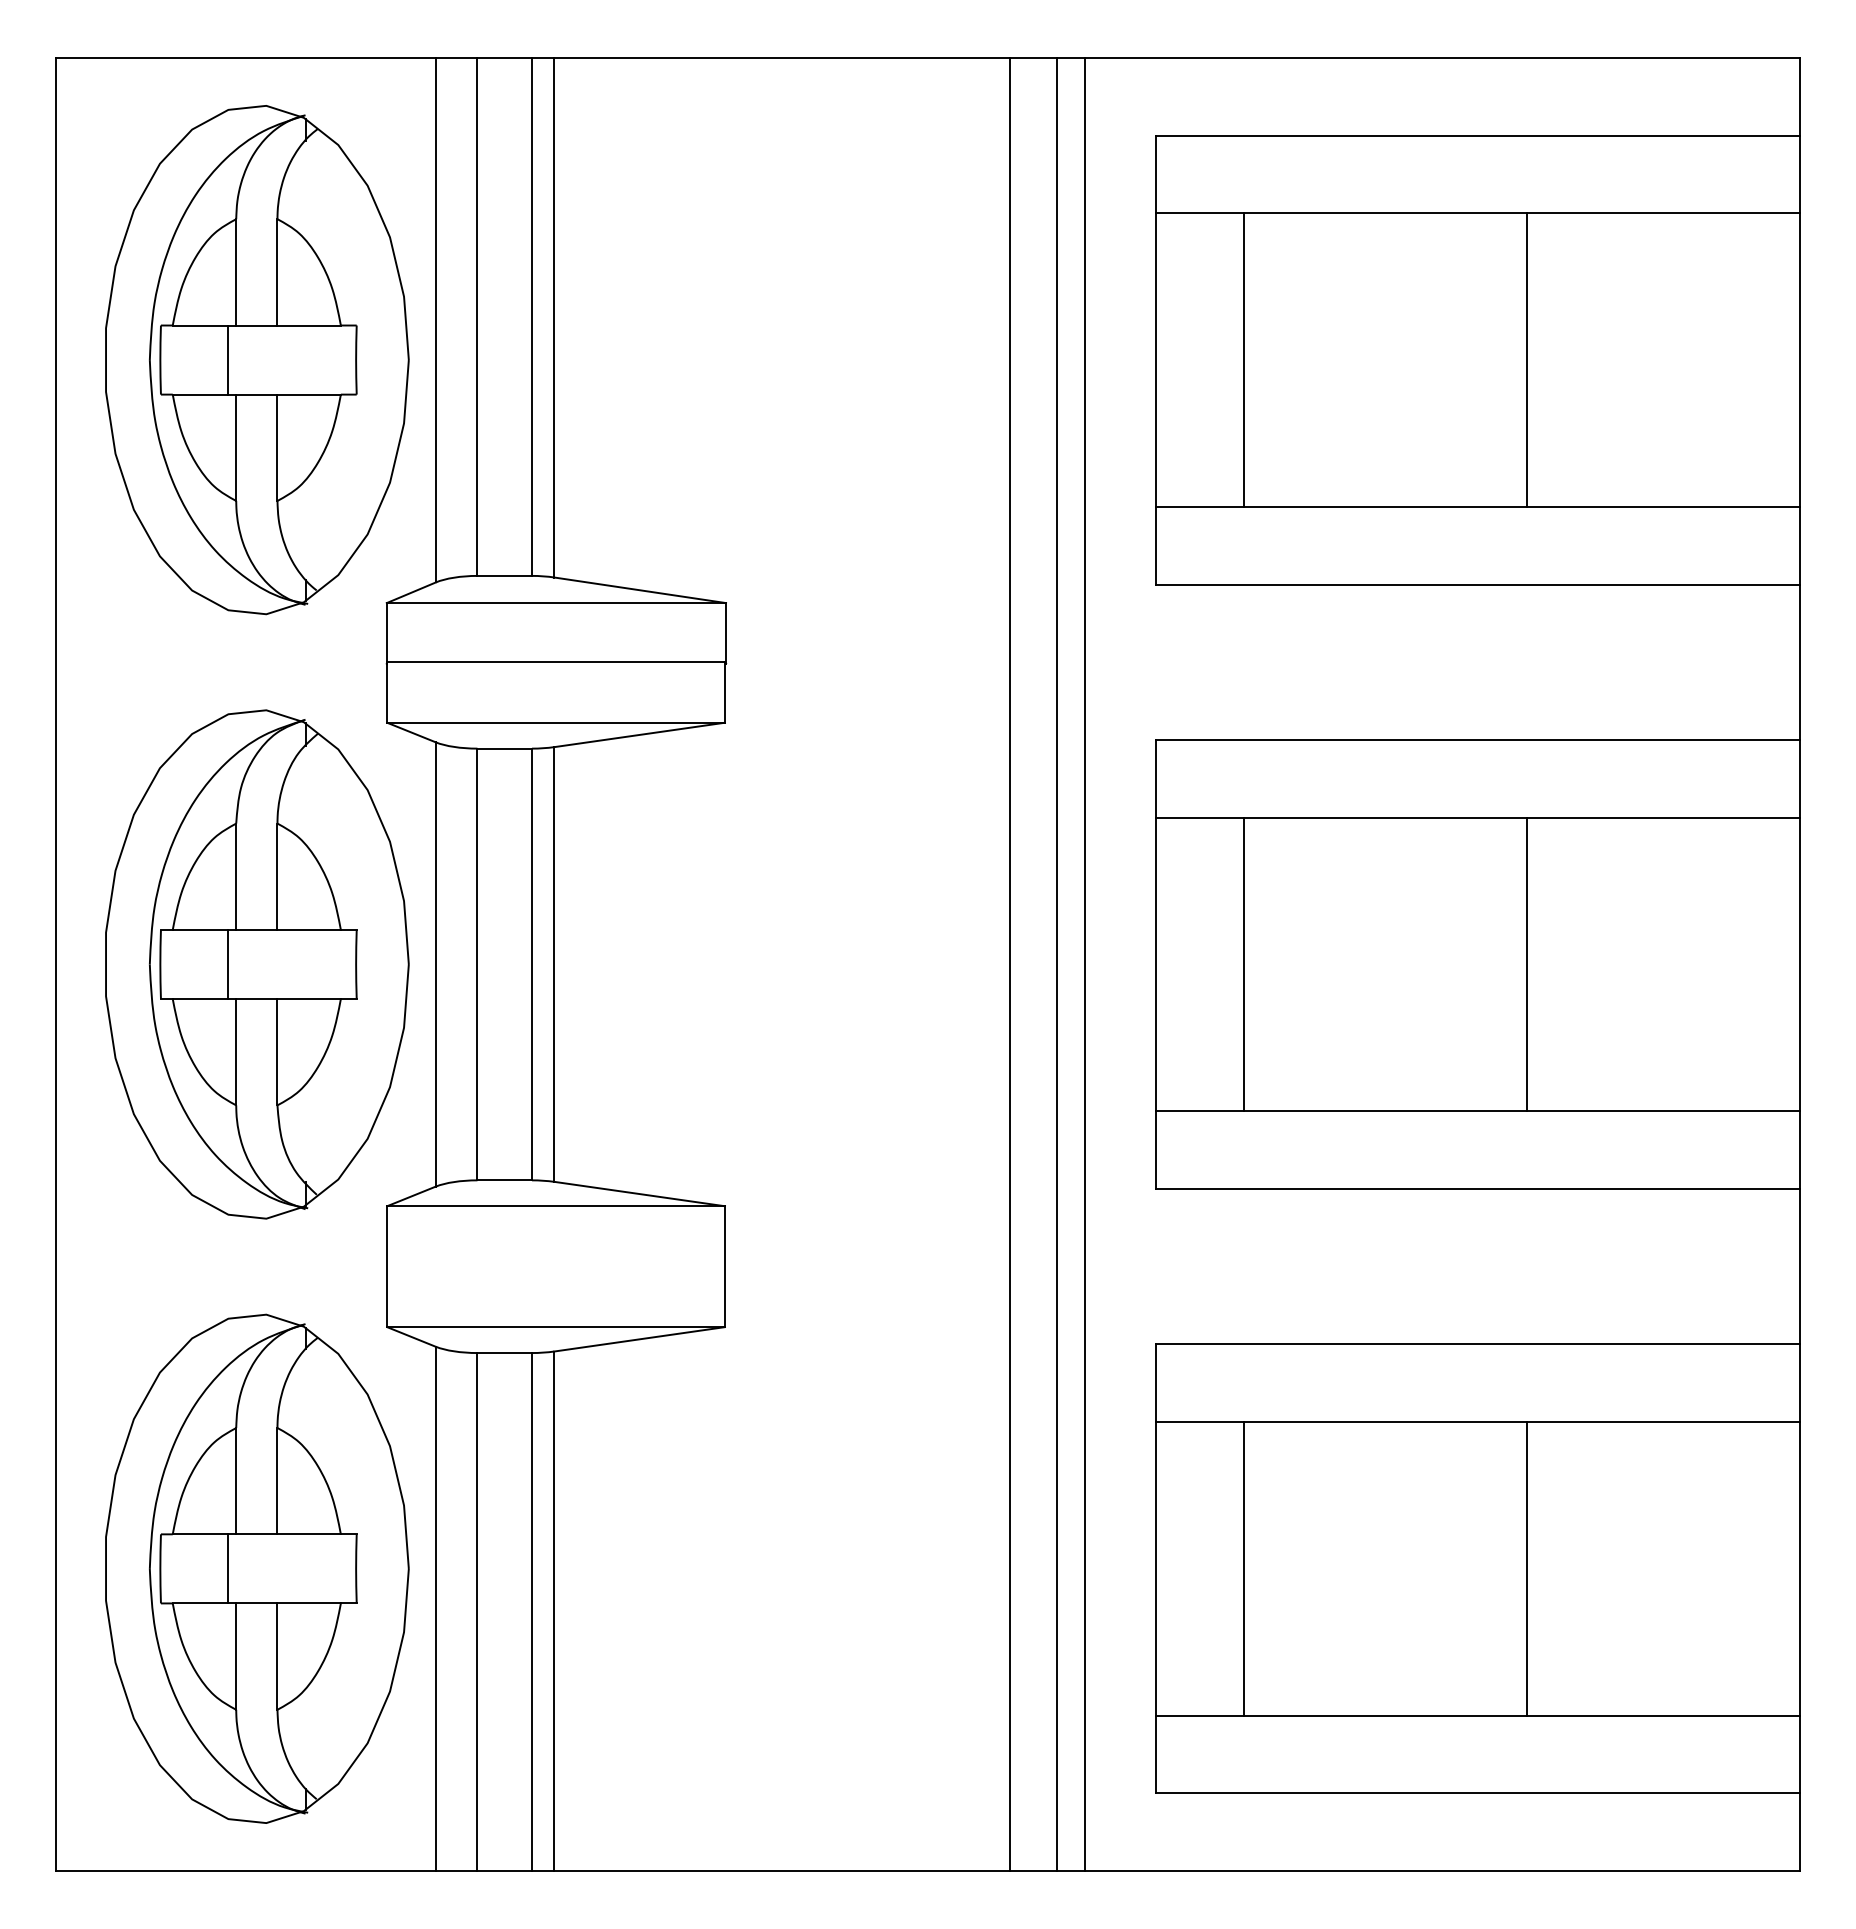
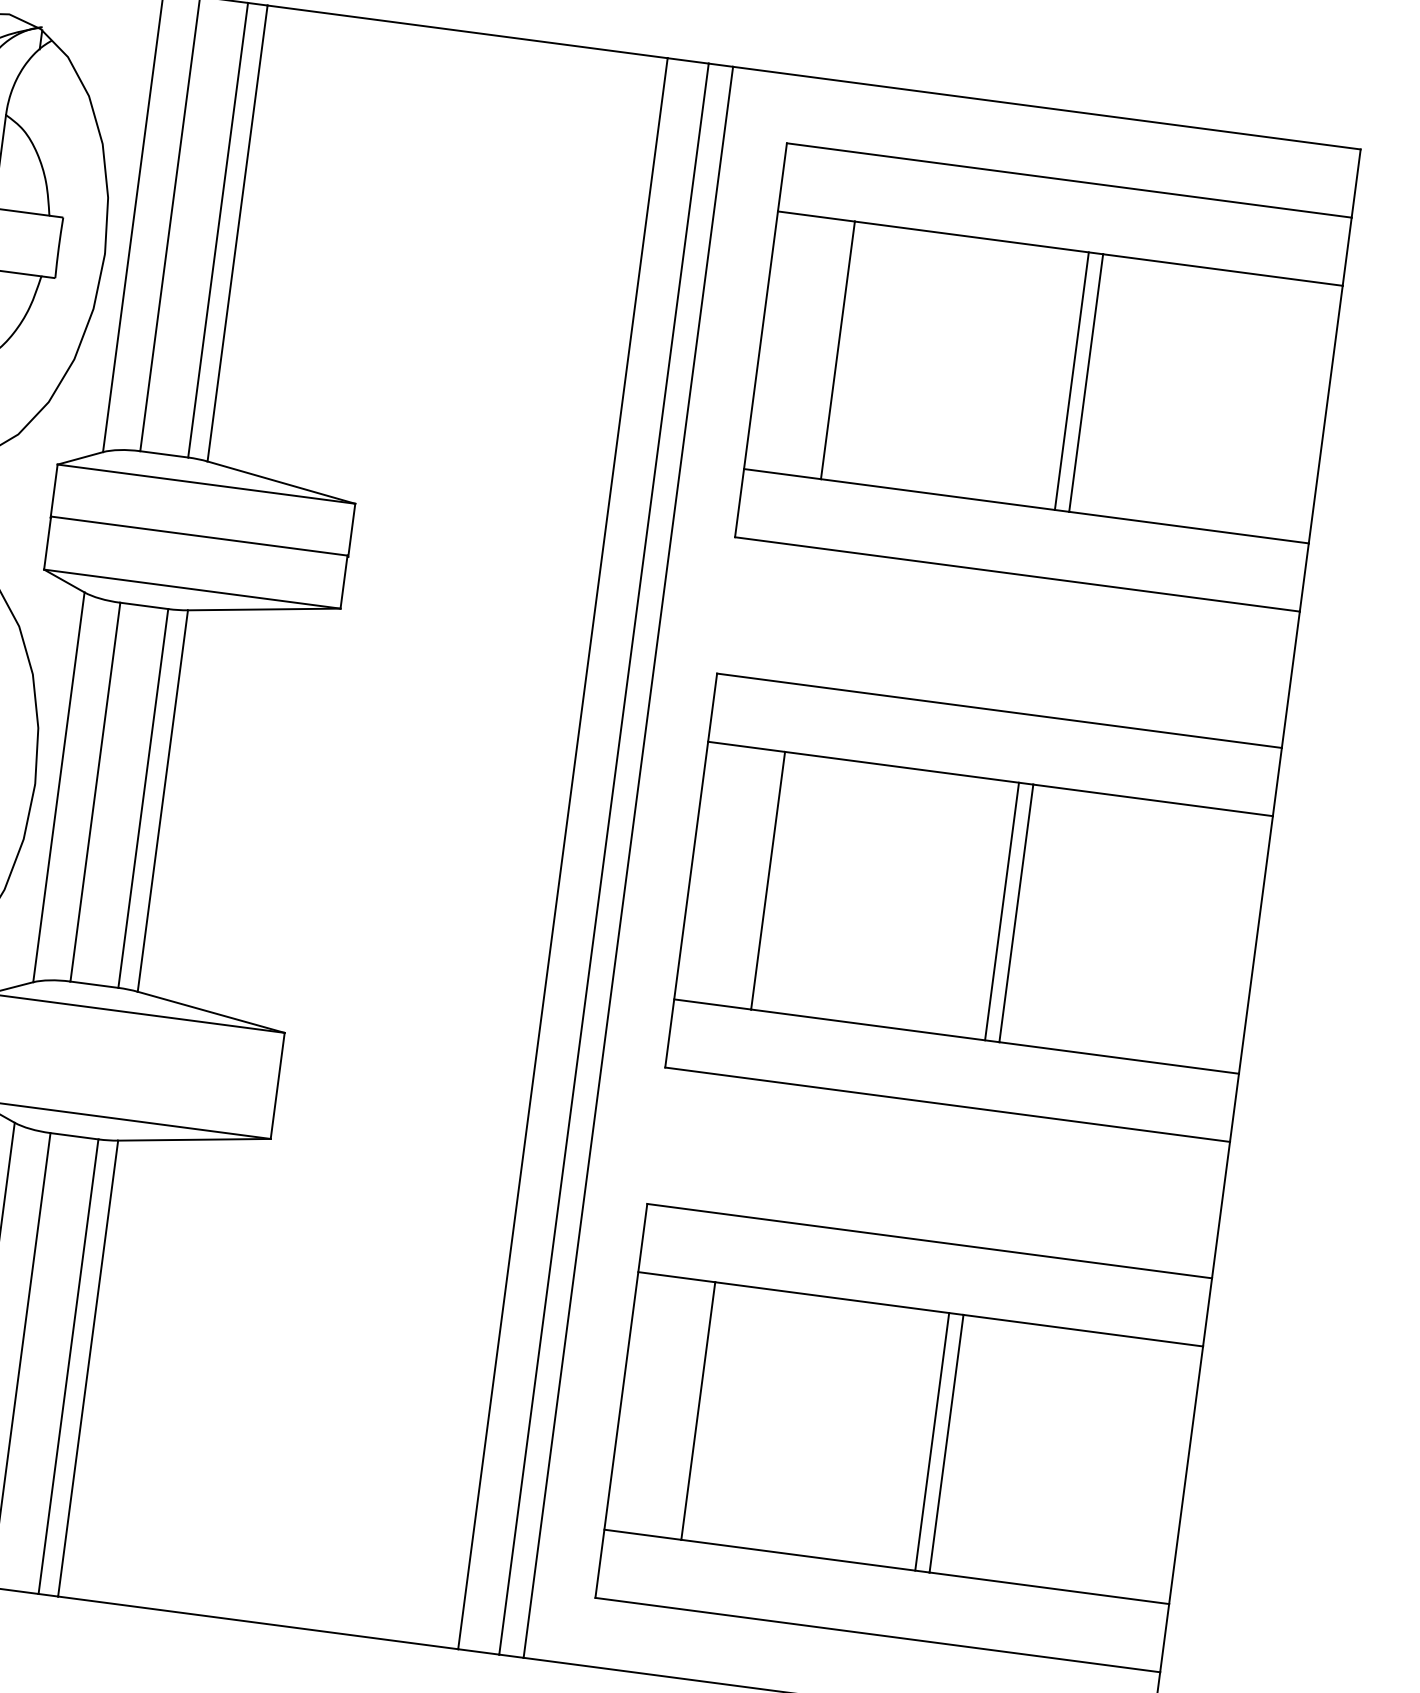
line: (1510, 359) -> (1071, 380), added
line: (1510, 964) -> (1001, 911), added
line: (1510, 1568) -> (932, 1441), added

